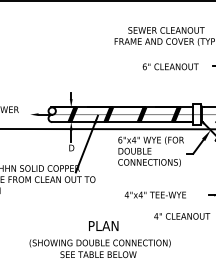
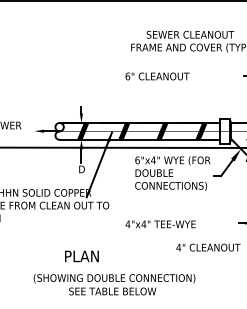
text: (170, 66) -> (157, 76), moved
text: (154, 194) -> (159, 223), moved
text: (103, 225) -> (81, 255), moved

